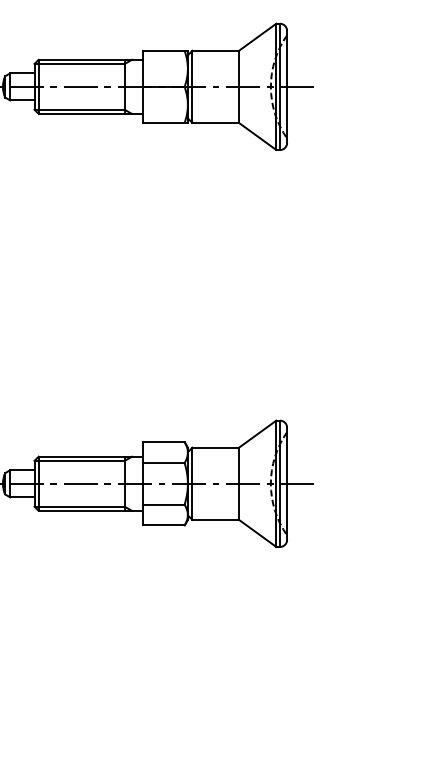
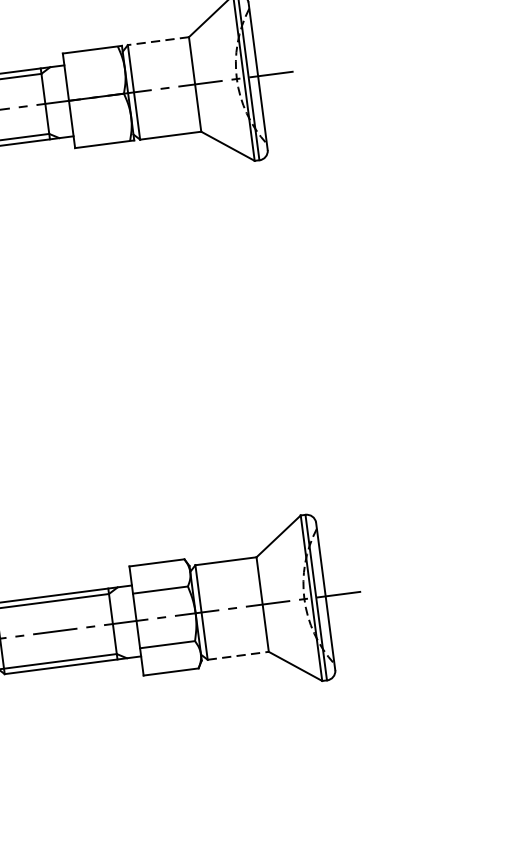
line: (215, 50) -> (158, 40), solid -> dashed
line: (216, 519) -> (239, 655), solid -> dashed

